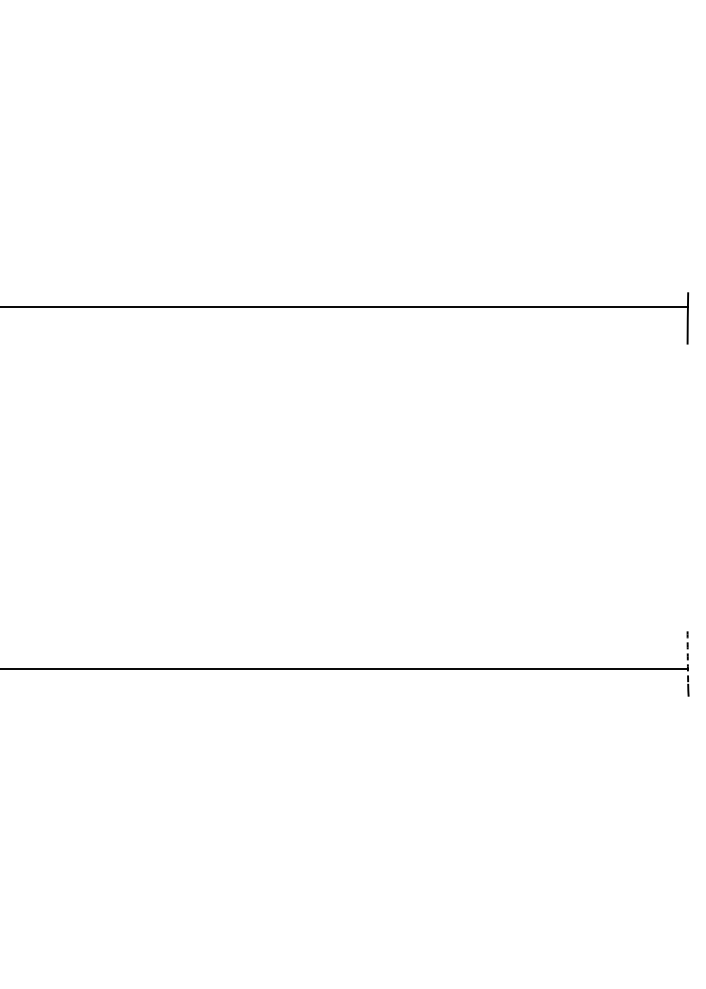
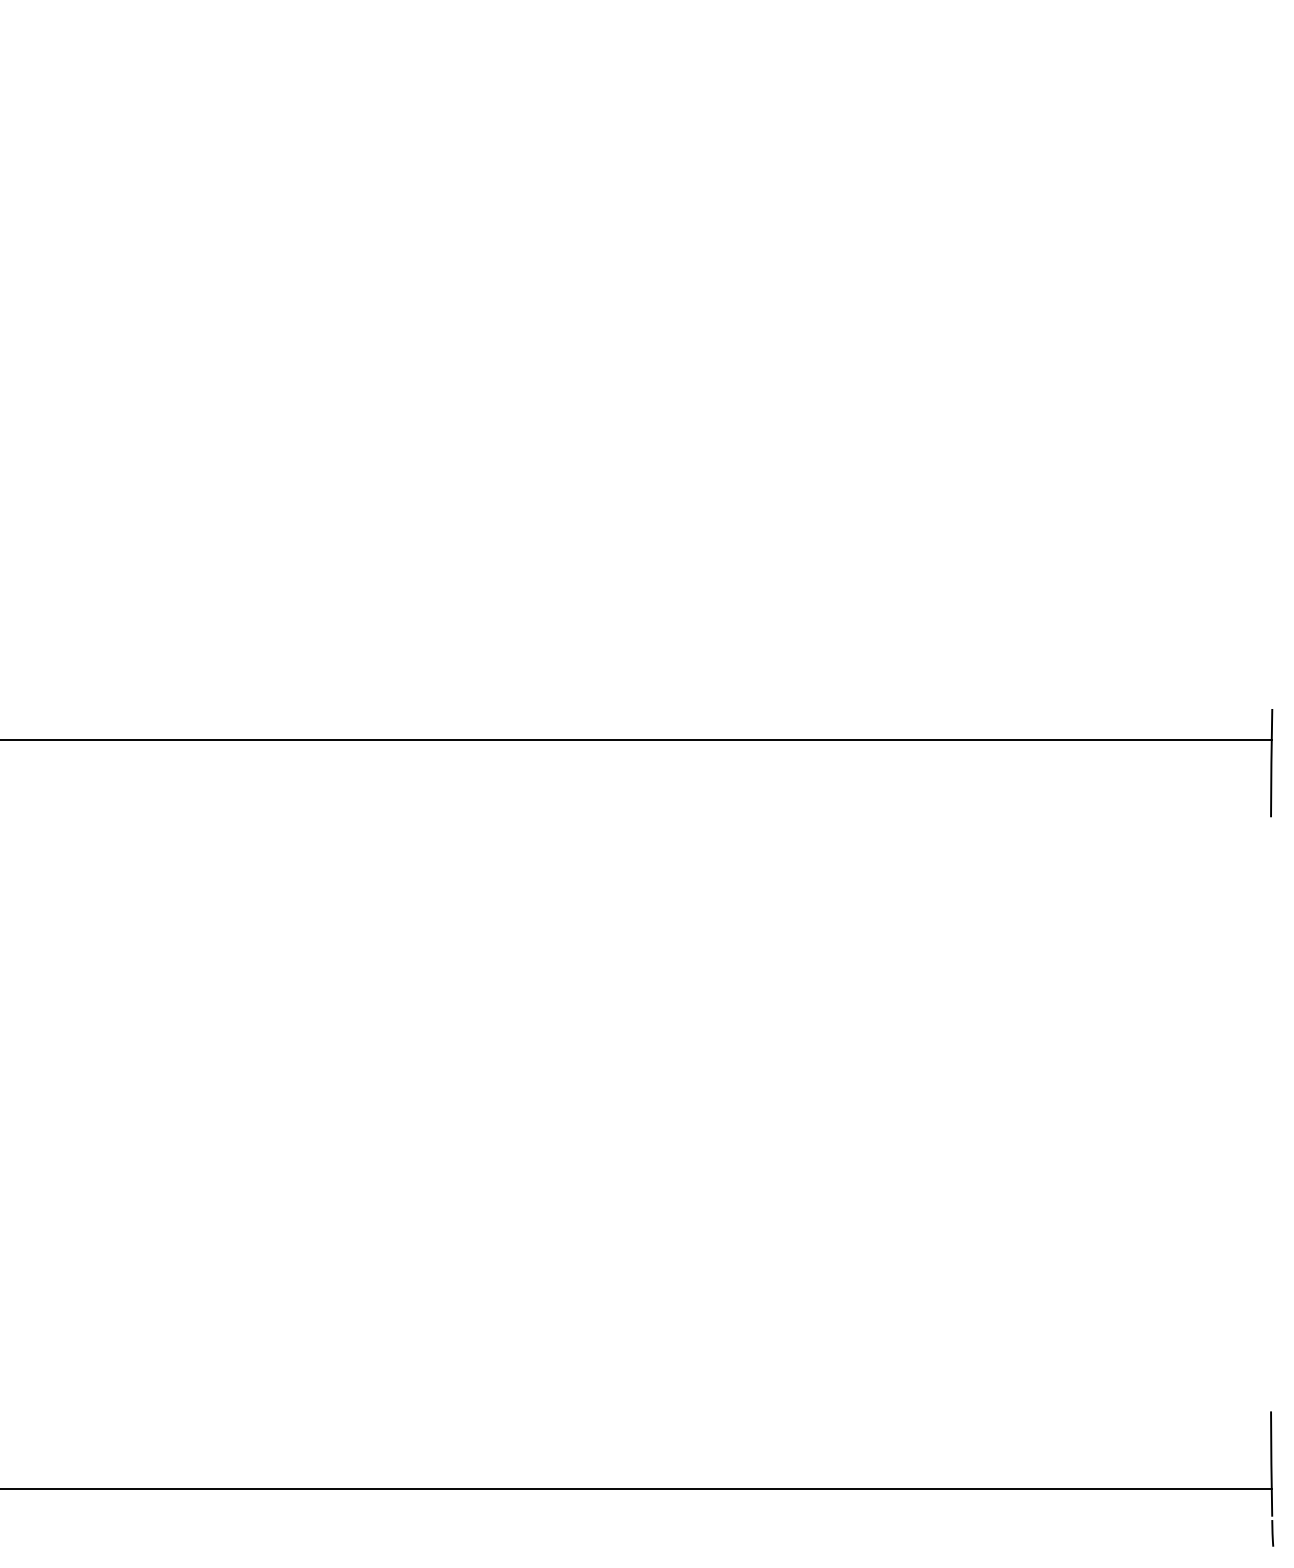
arc: (687, 656) -> (1270, 1463), dashed -> solid

